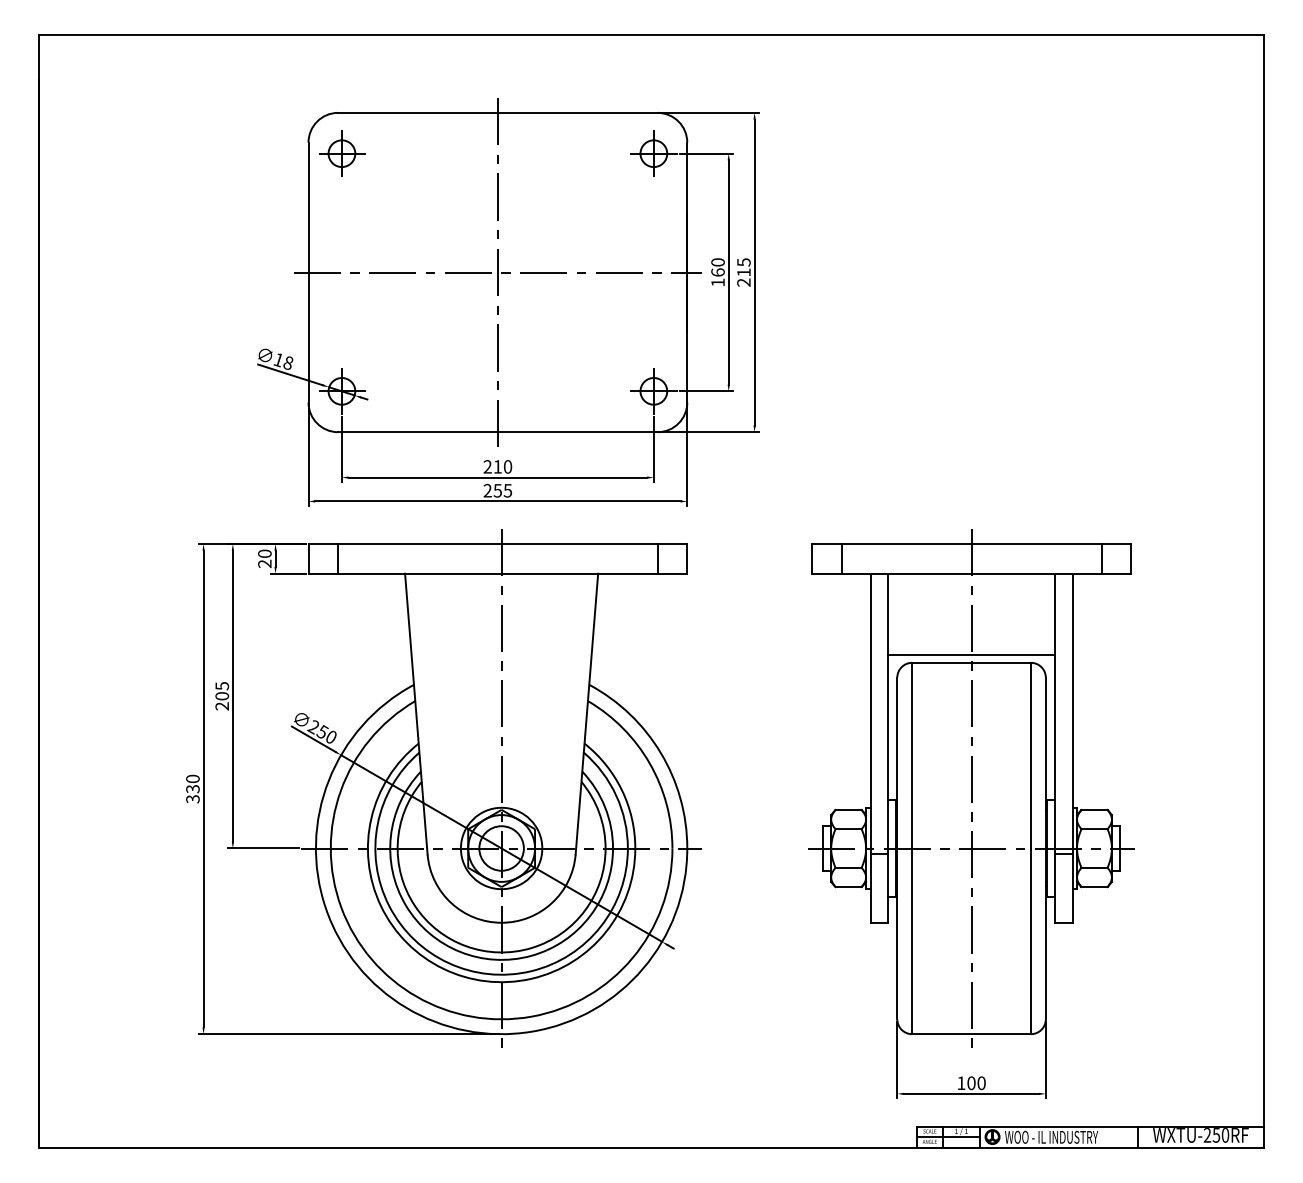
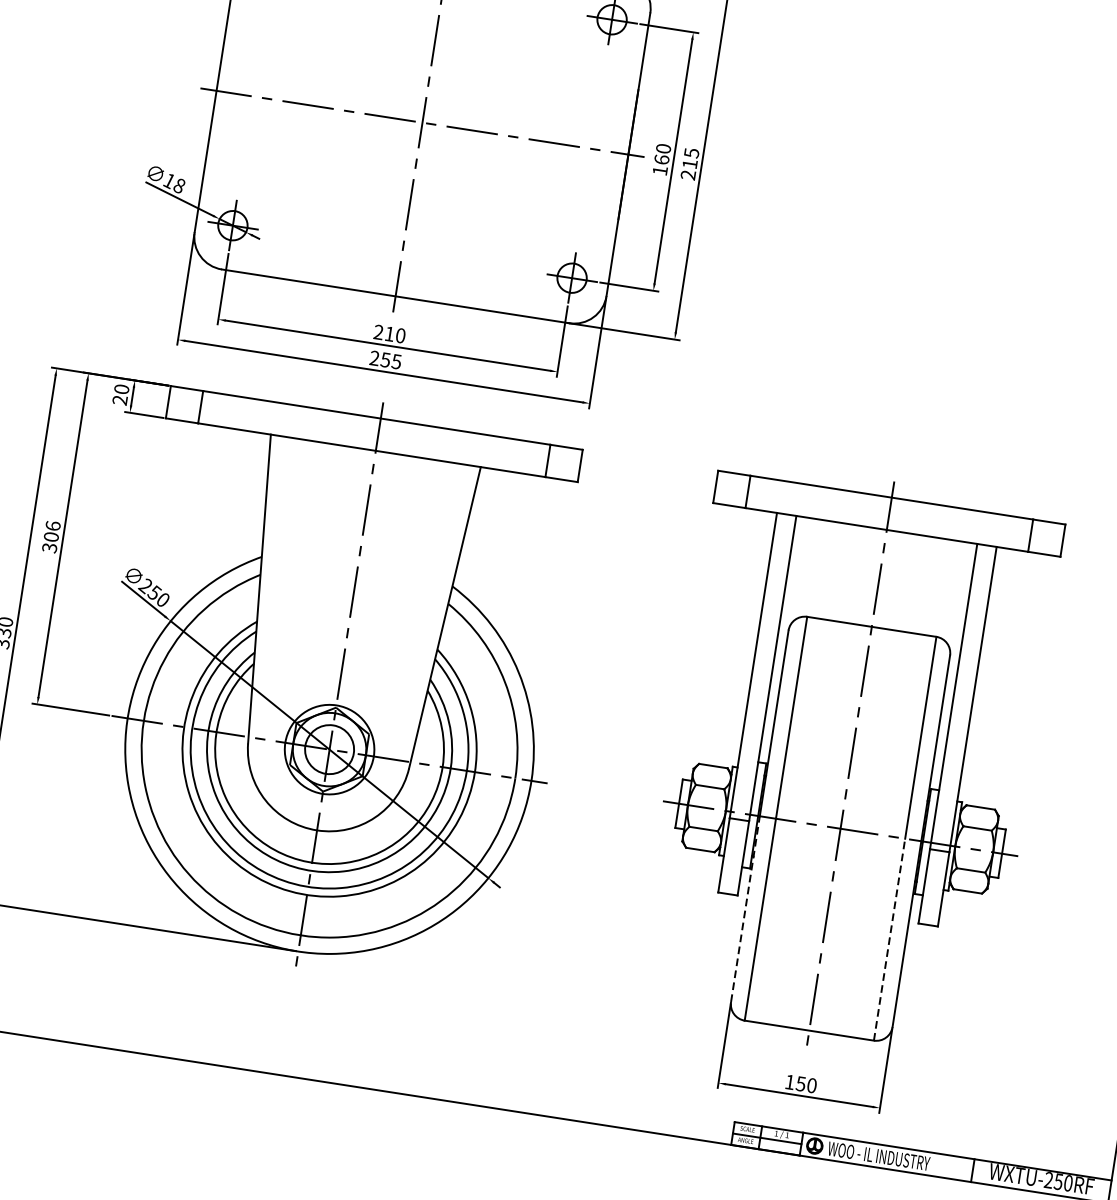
line: (971, 655) -> (872, 618), removed
text: (222, 695) -> (51, 536), 205 -> 306
line: (897, 933) -> (745, 908), solid -> dashed
line: (1030, 941) -> (889, 939), solid -> dashed
text: (971, 1082) -> (801, 1083), 100 -> 150

